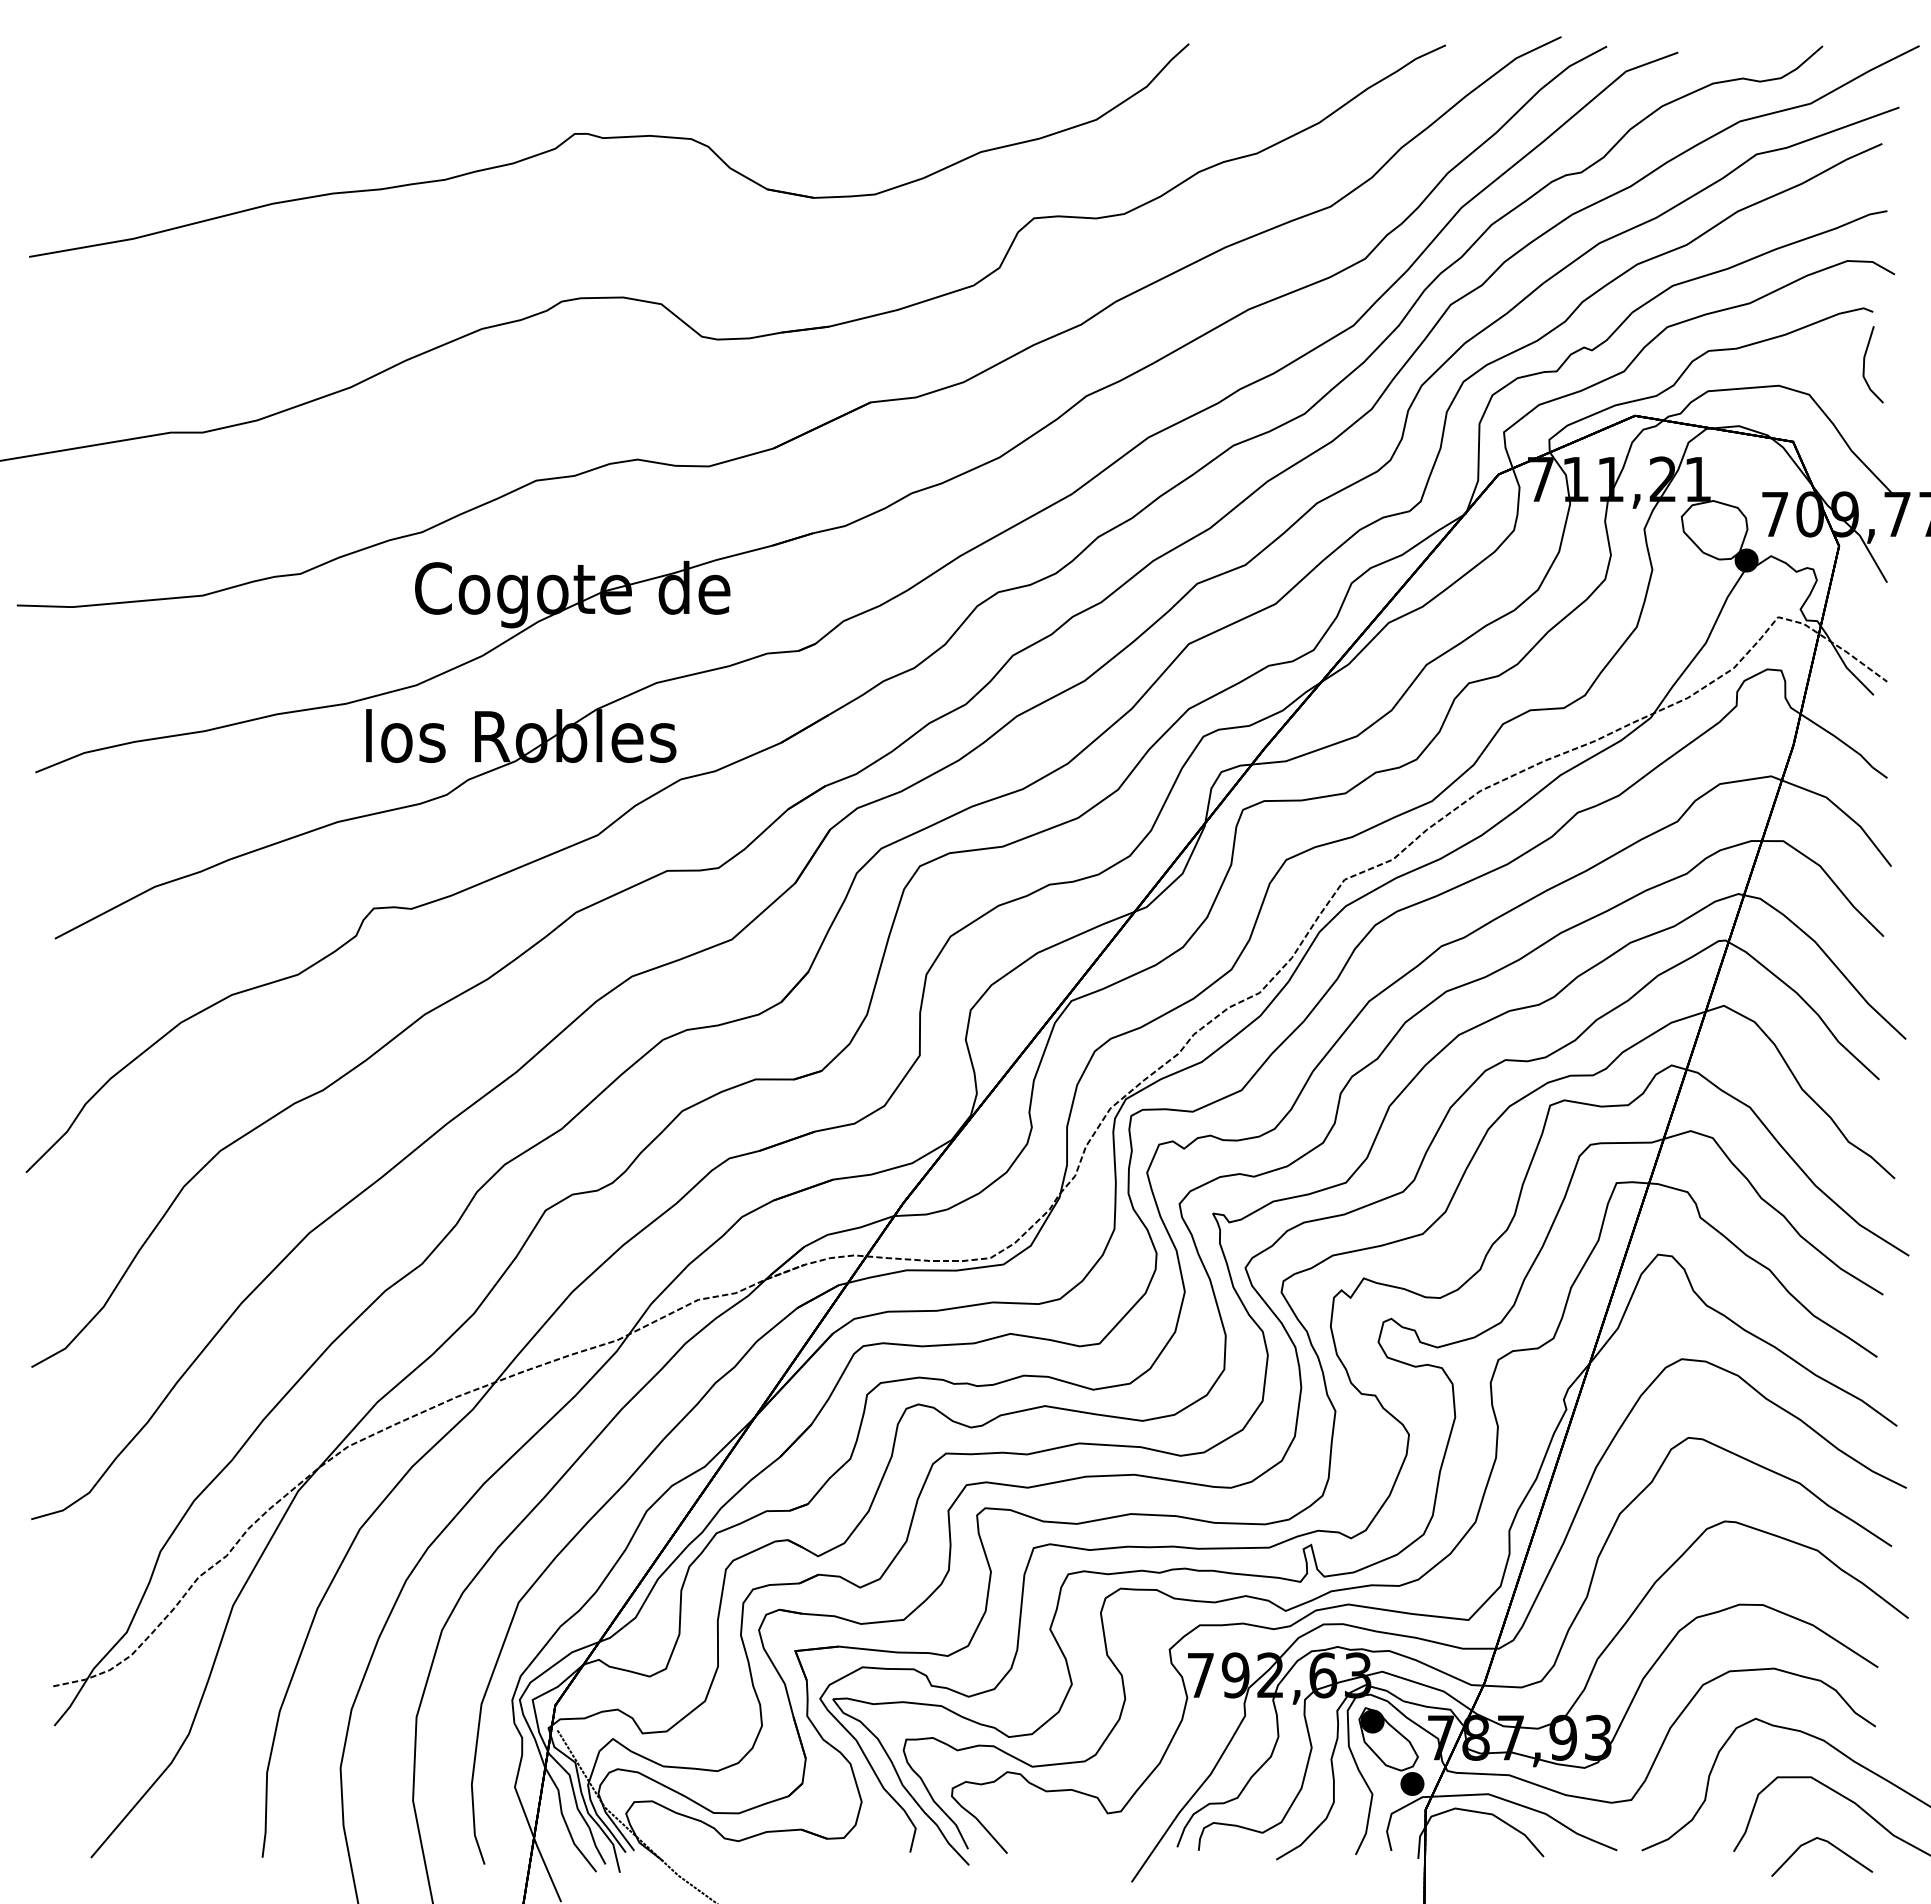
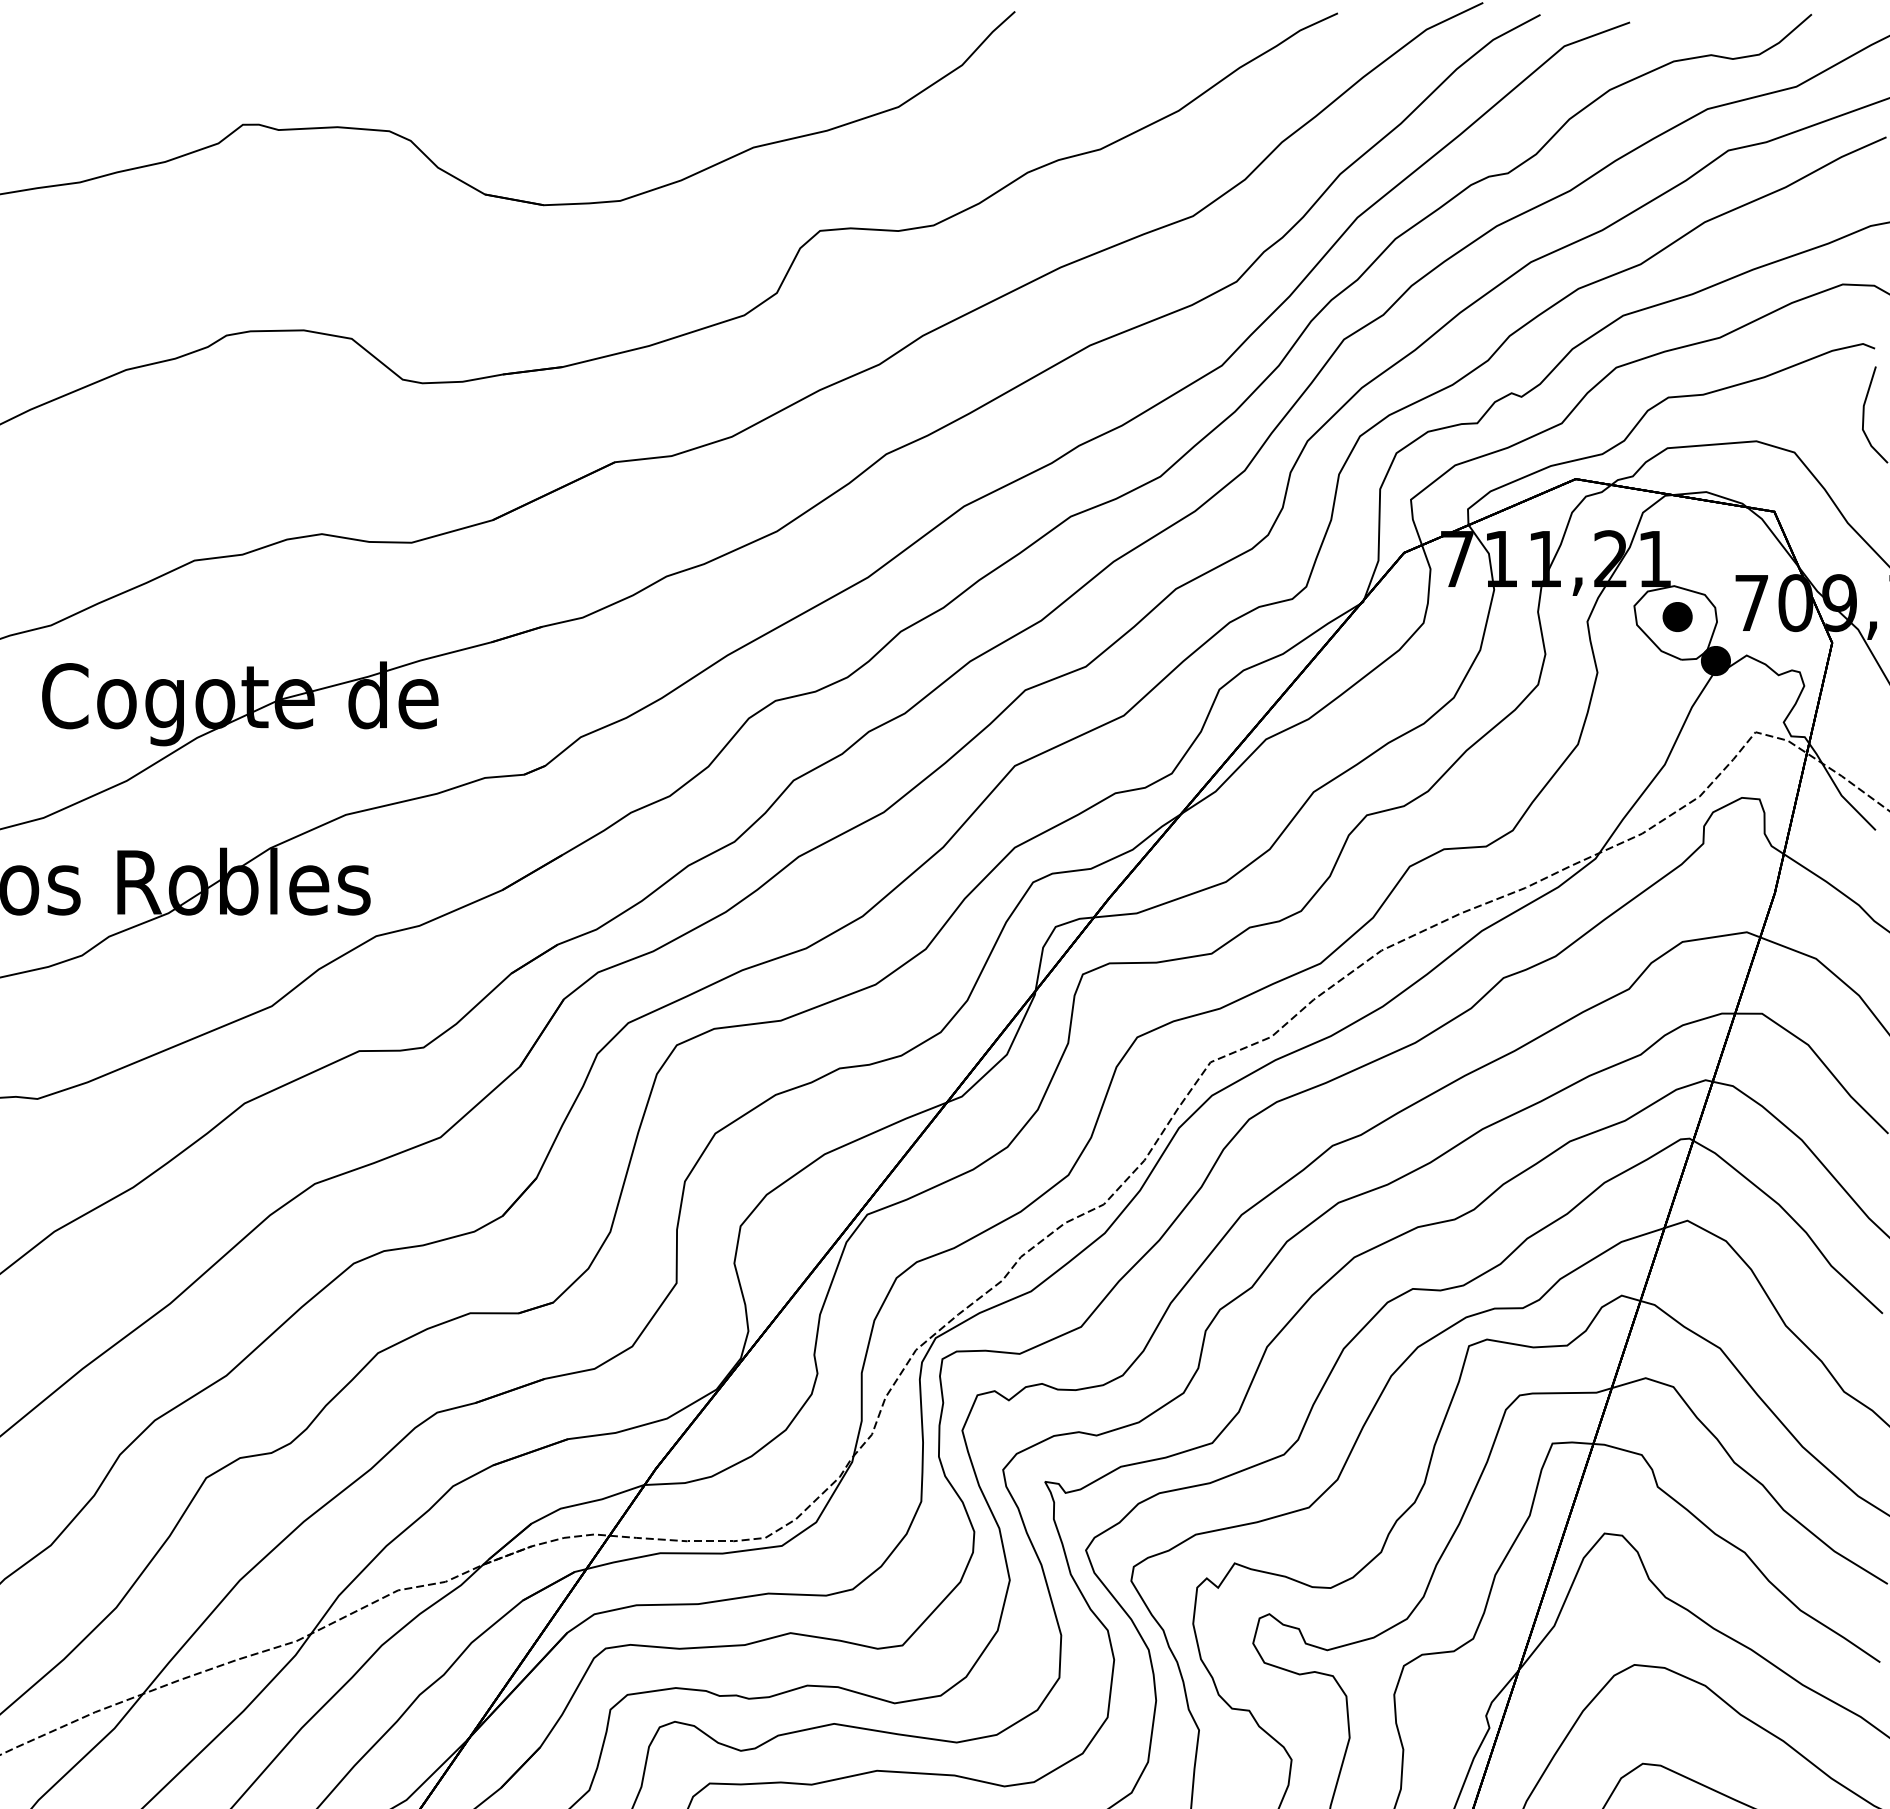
part: (1716, 525) -> (1678, 616), added

